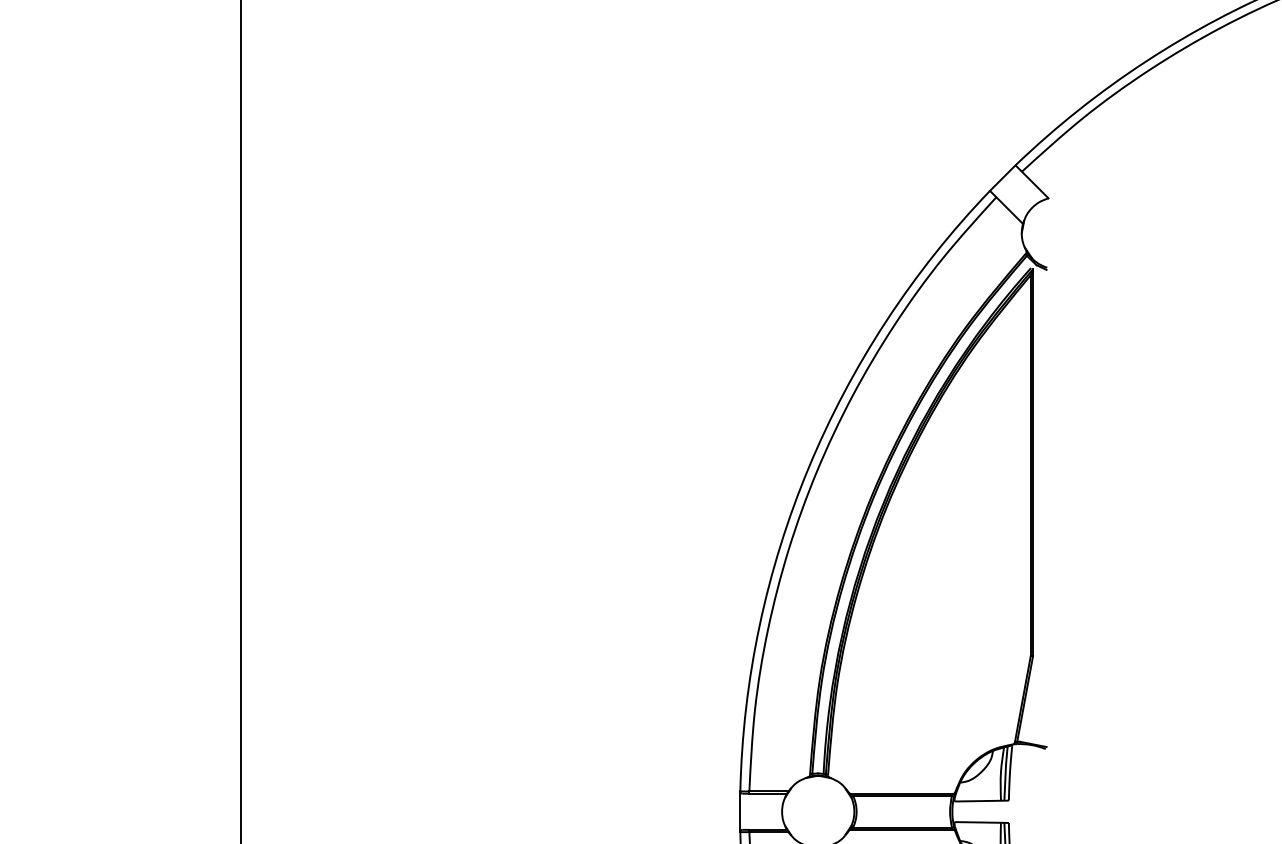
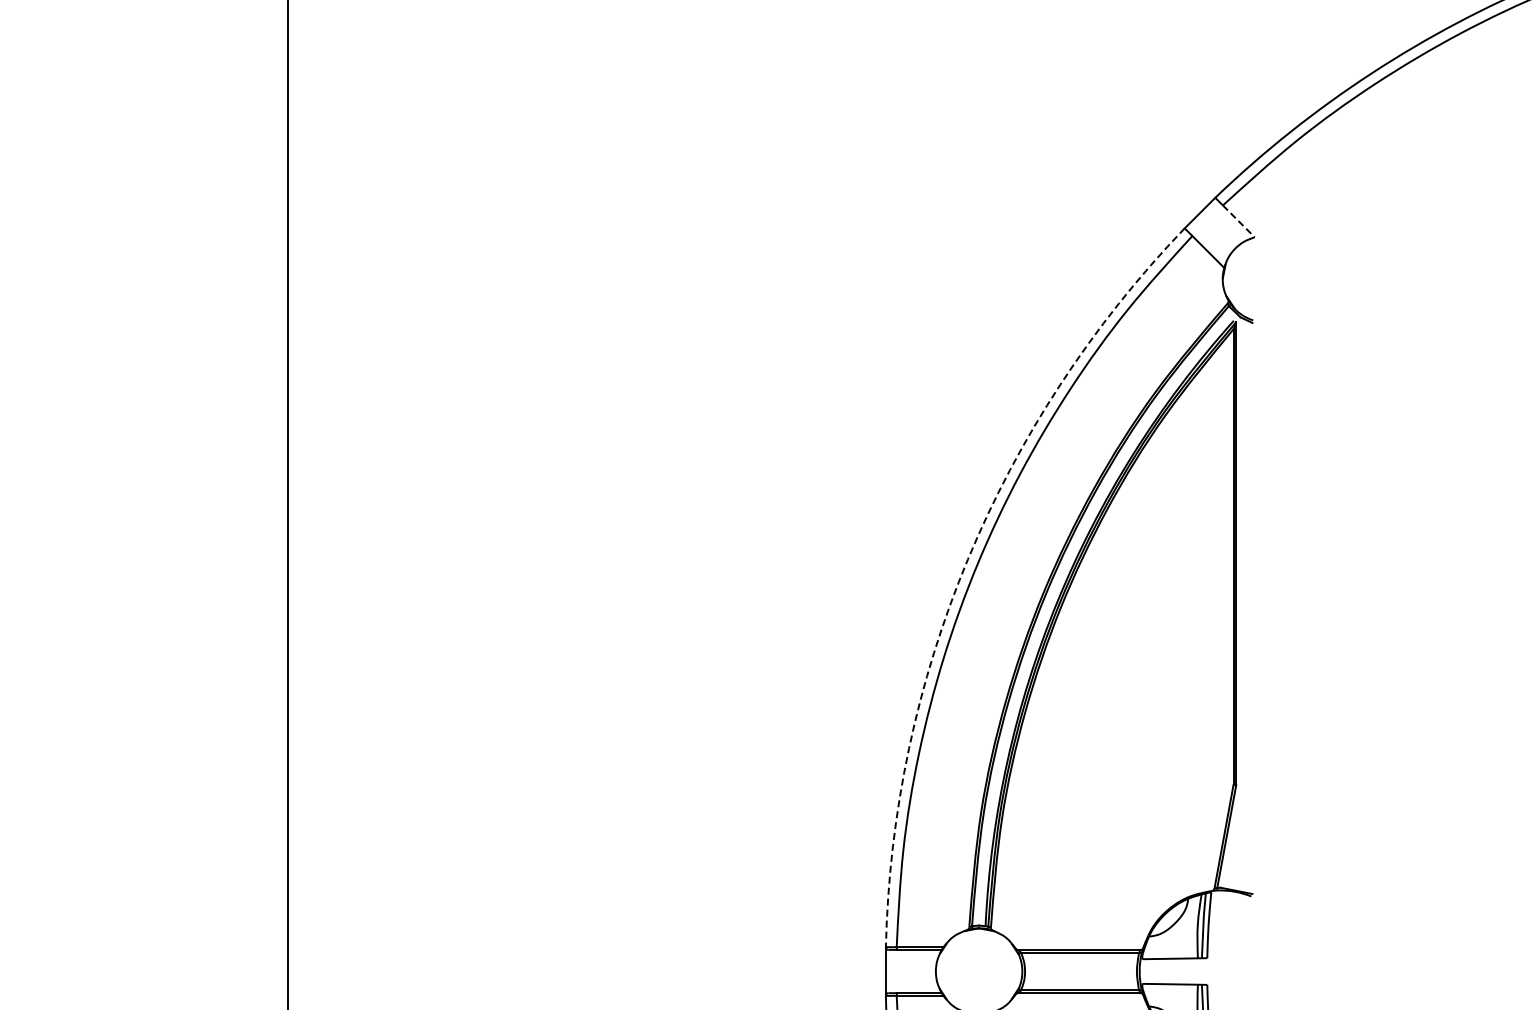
line: (1034, 185) -> (1238, 221), solid -> dashed
arc: (808, 467) -> (967, 559), solid -> dashed

